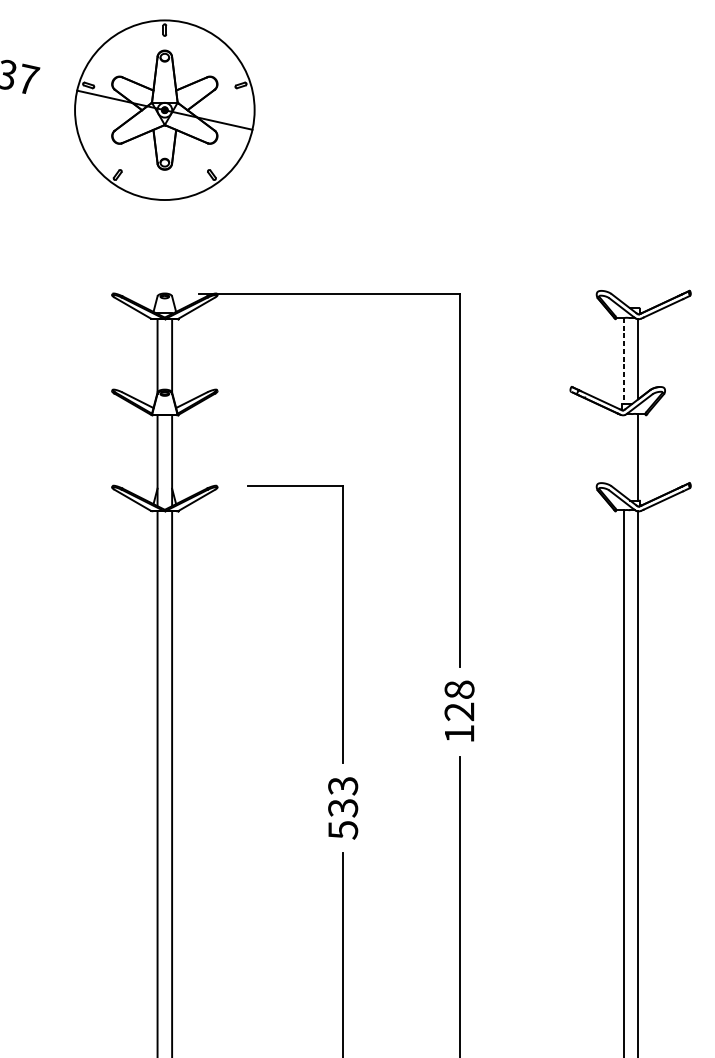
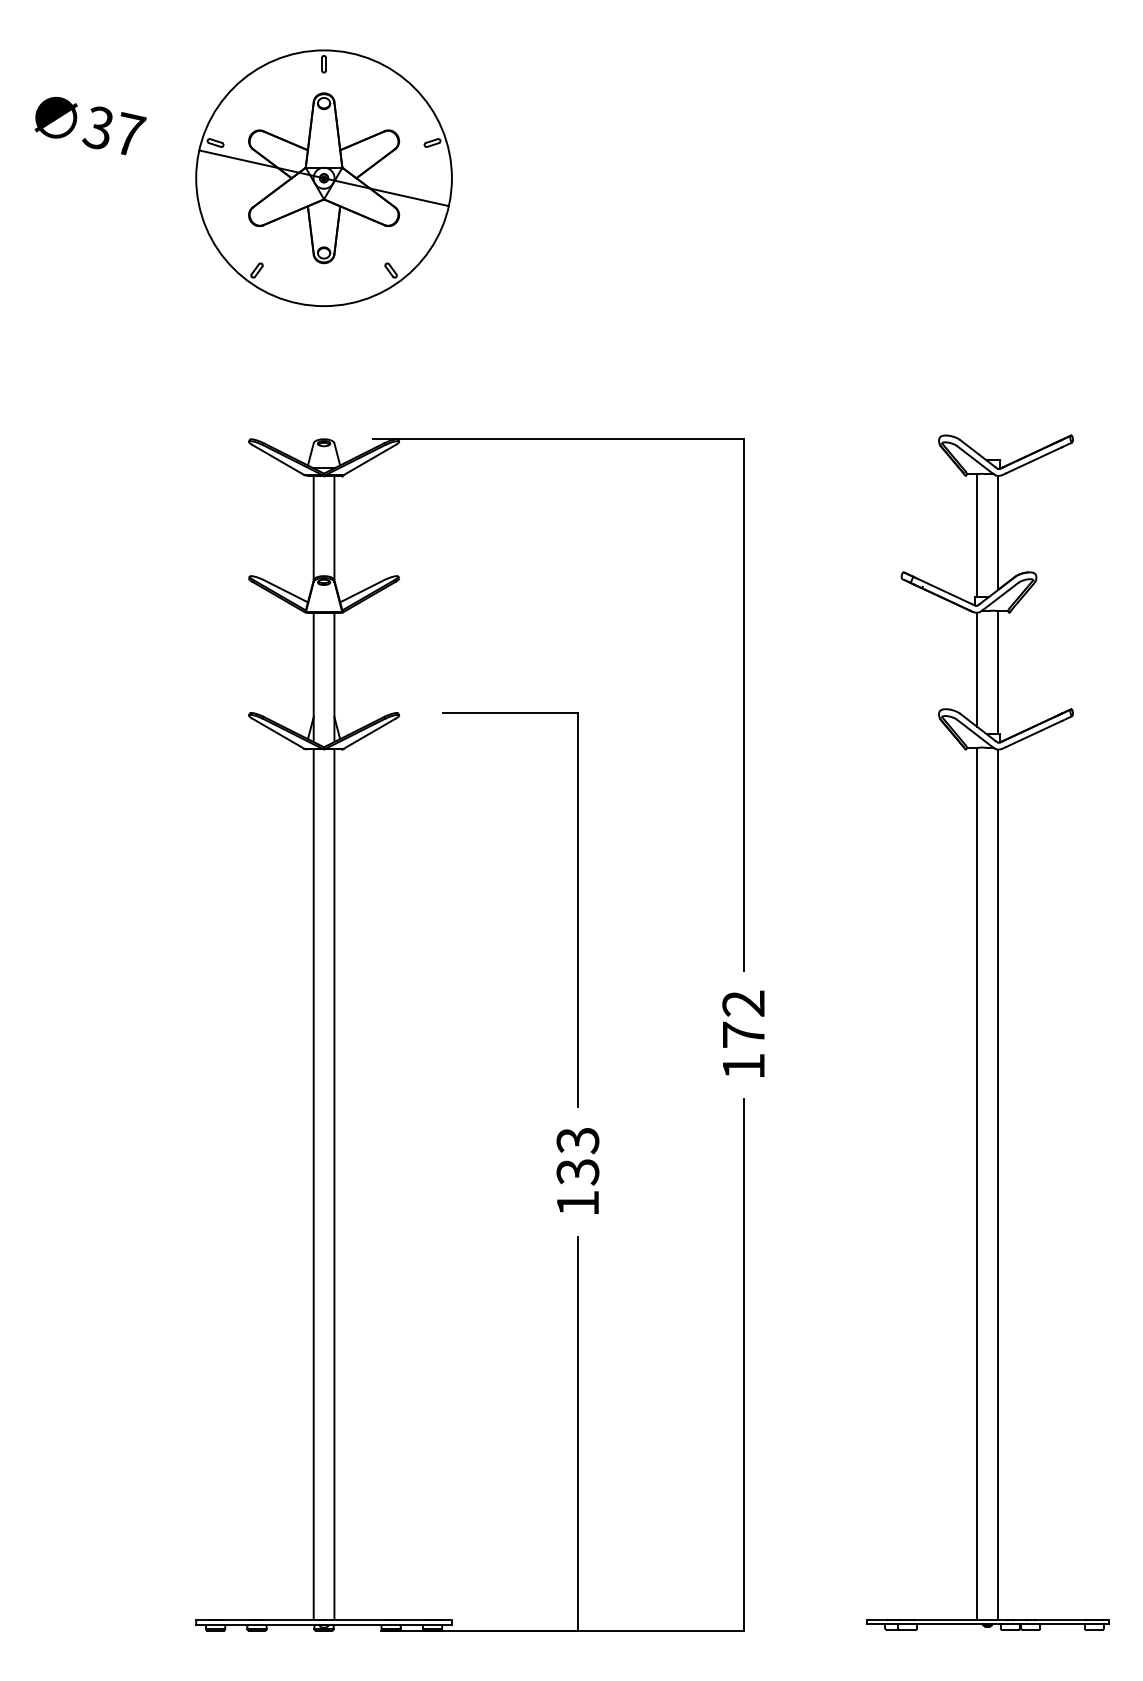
line: (623, 361) -> (977, 535), dashed -> solid
line: (623, 455) -> (977, 669), added
text: (459, 701) -> (743, 1019), 128 -> 172
text: (343, 830) -> (578, 1203), 533 -> 133

